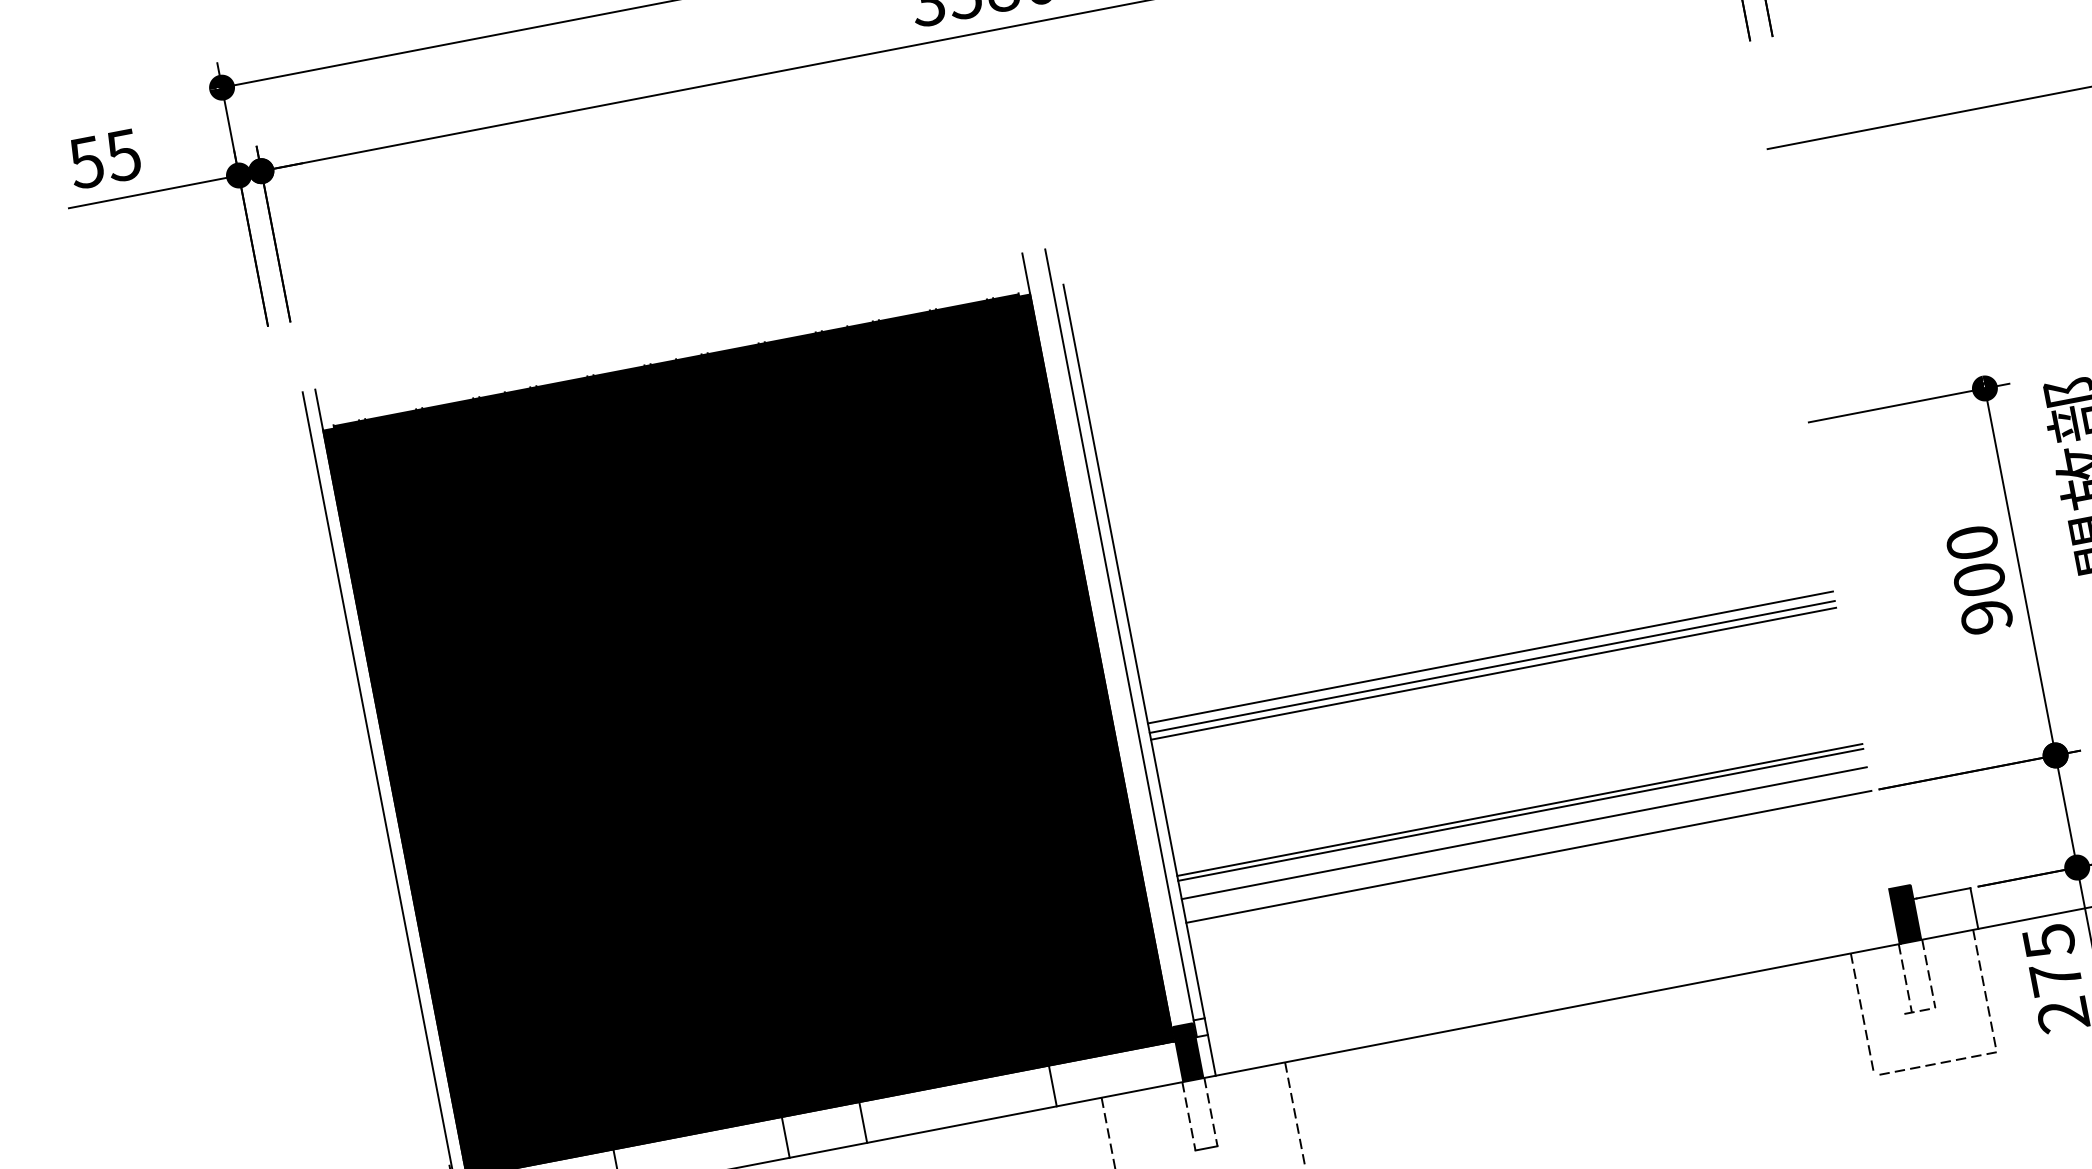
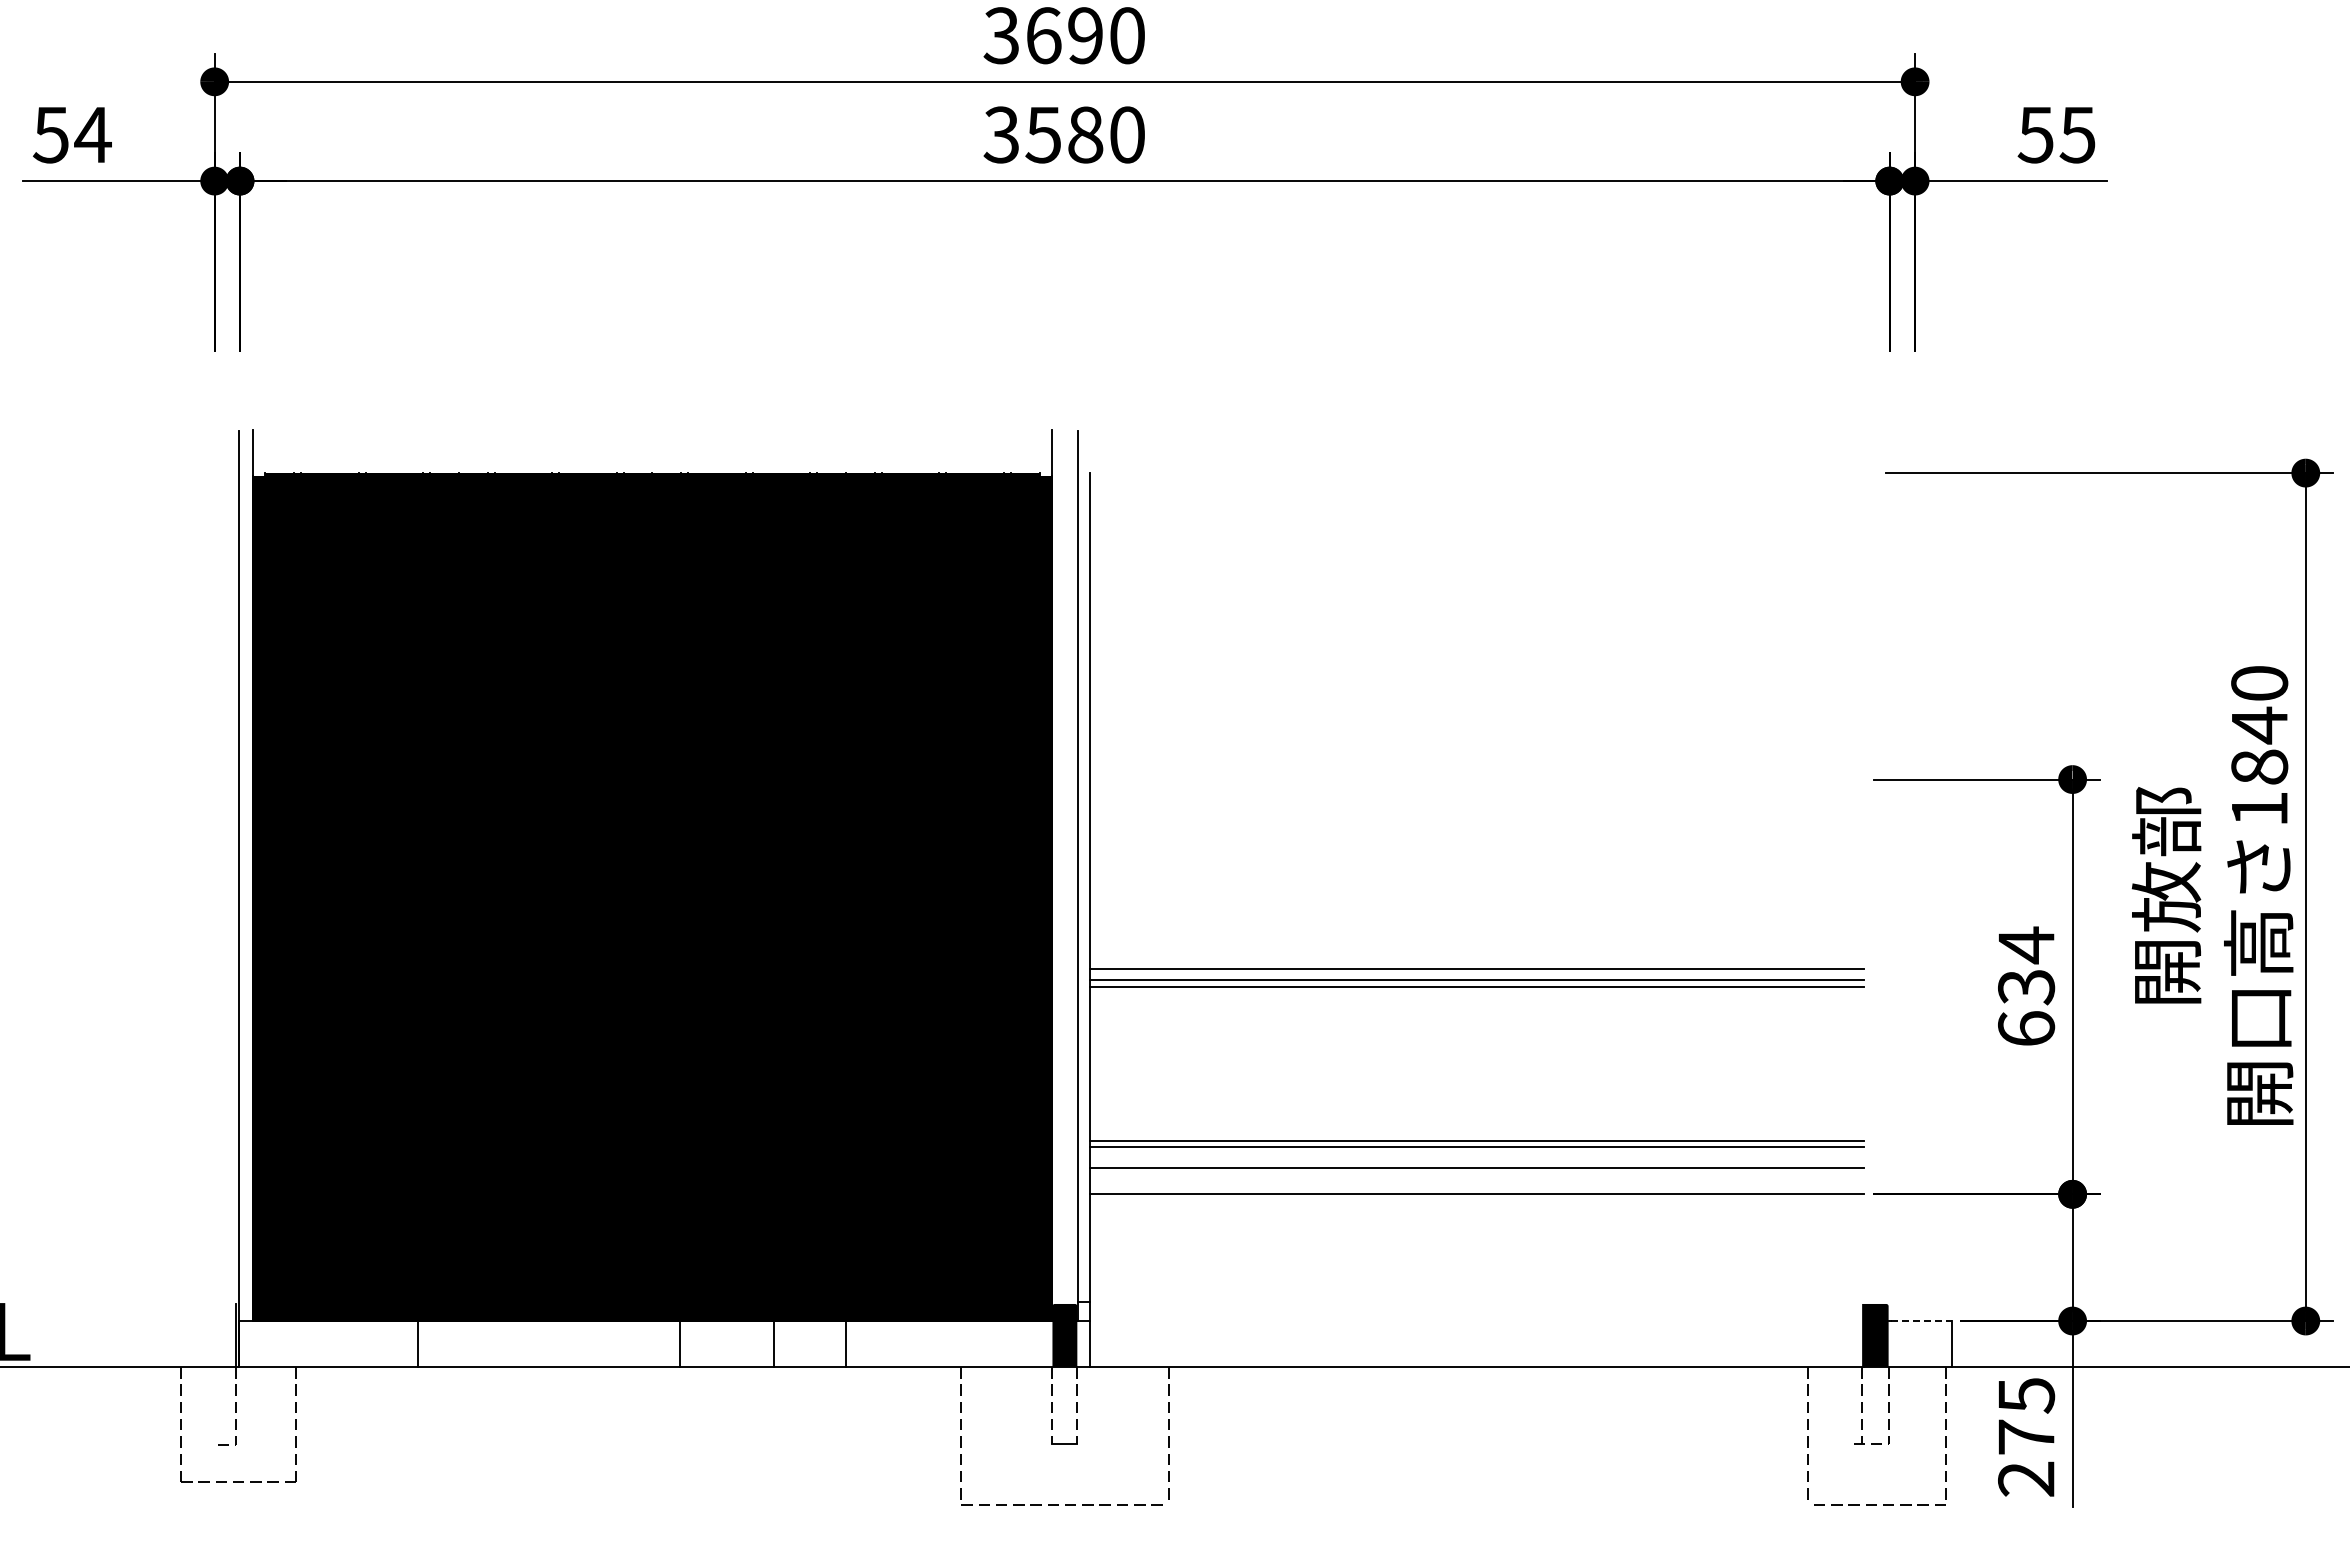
text: (123, 155) -> (92, 135), 55 -> 54
text: (1979, 579) -> (2026, 986), 900 -> 634
line: (1944, 893) -> (1922, 1321), solid -> dashed
line: (1052, 1086) -> (845, 1344), moved
line: (863, 1122) -> (774, 1344), moved
line: (785, 1137) -> (679, 1344), moved

